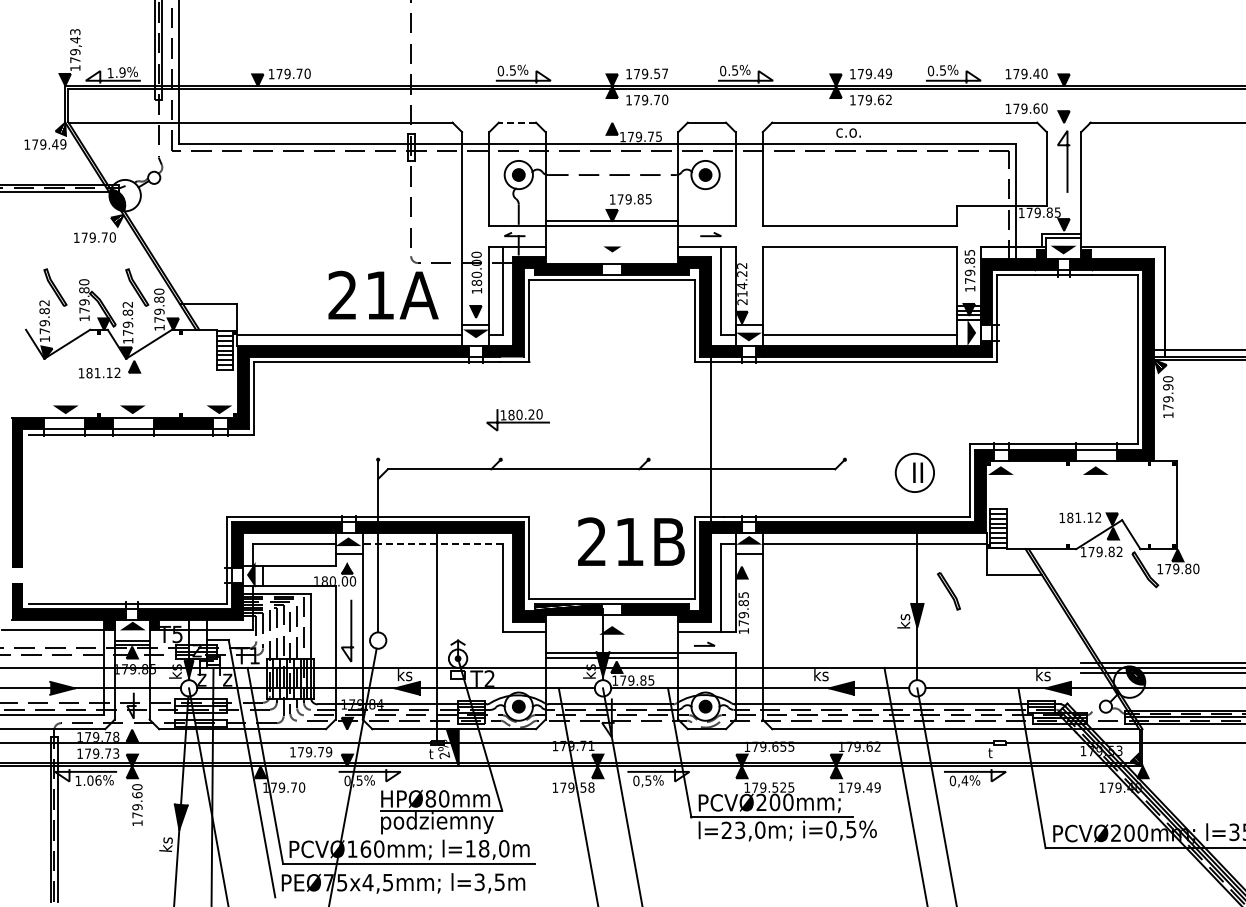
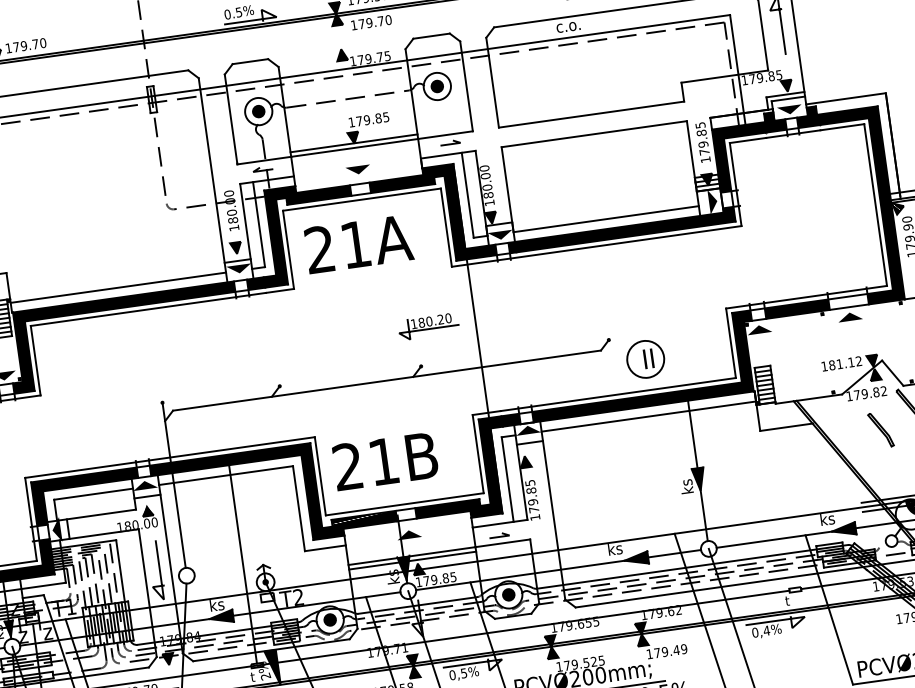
line: (517, 122) -> (250, 61), dashed -> solid
part: (612, 249) -> (358, 170), size x1.43
text: (742, 283) -> (487, 185), 214.22 -> 180.00
text: (383, 294) -> (358, 243), moved
part: (517, 420) -> (428, 327), moved
part: (914, 472) -> (645, 359), moved
text: (631, 541) -> (385, 460), moved
line: (432, 543) -> (225, 475), dashed -> solid
part: (948, 591) -> (880, 430), moved

